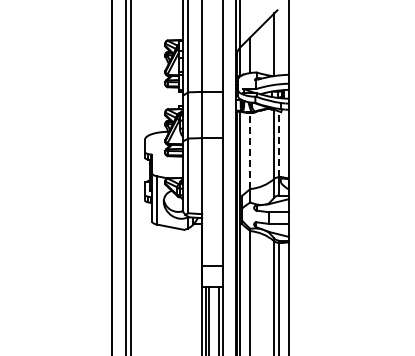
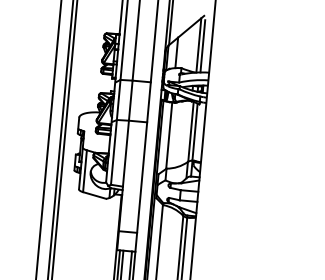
line: (279, 45) -> (203, 46), added
line: (279, 144) -> (195, 132), dashed -> solid
line: (249, 150) -> (168, 135), dashed -> solid

